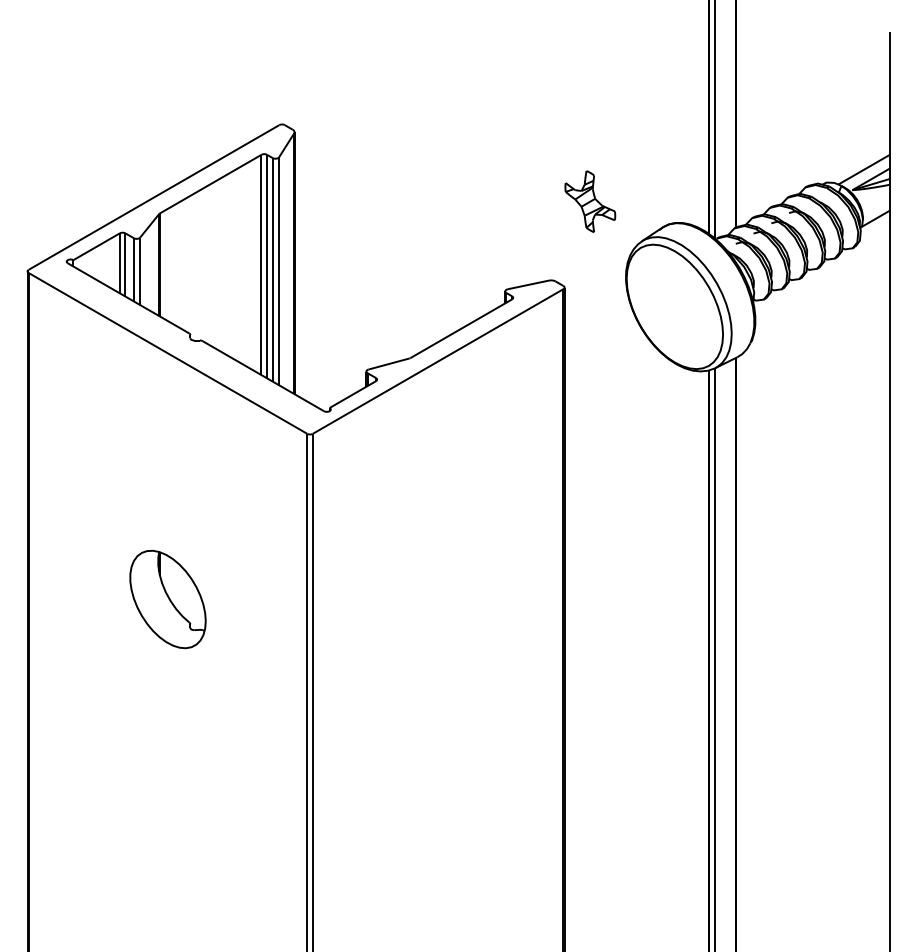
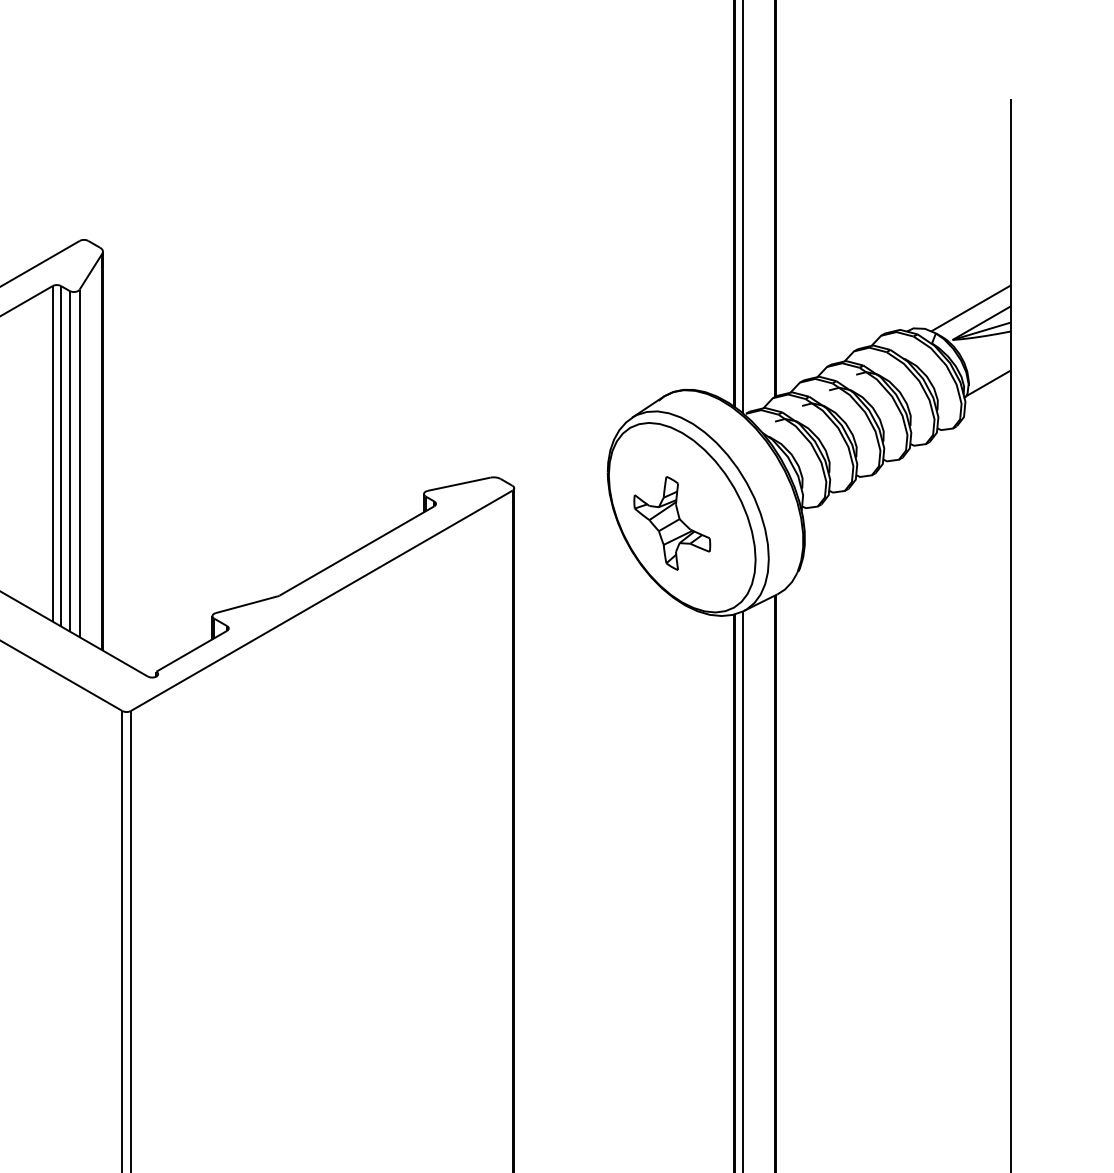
part: (590, 201) -> (672, 523), moved

